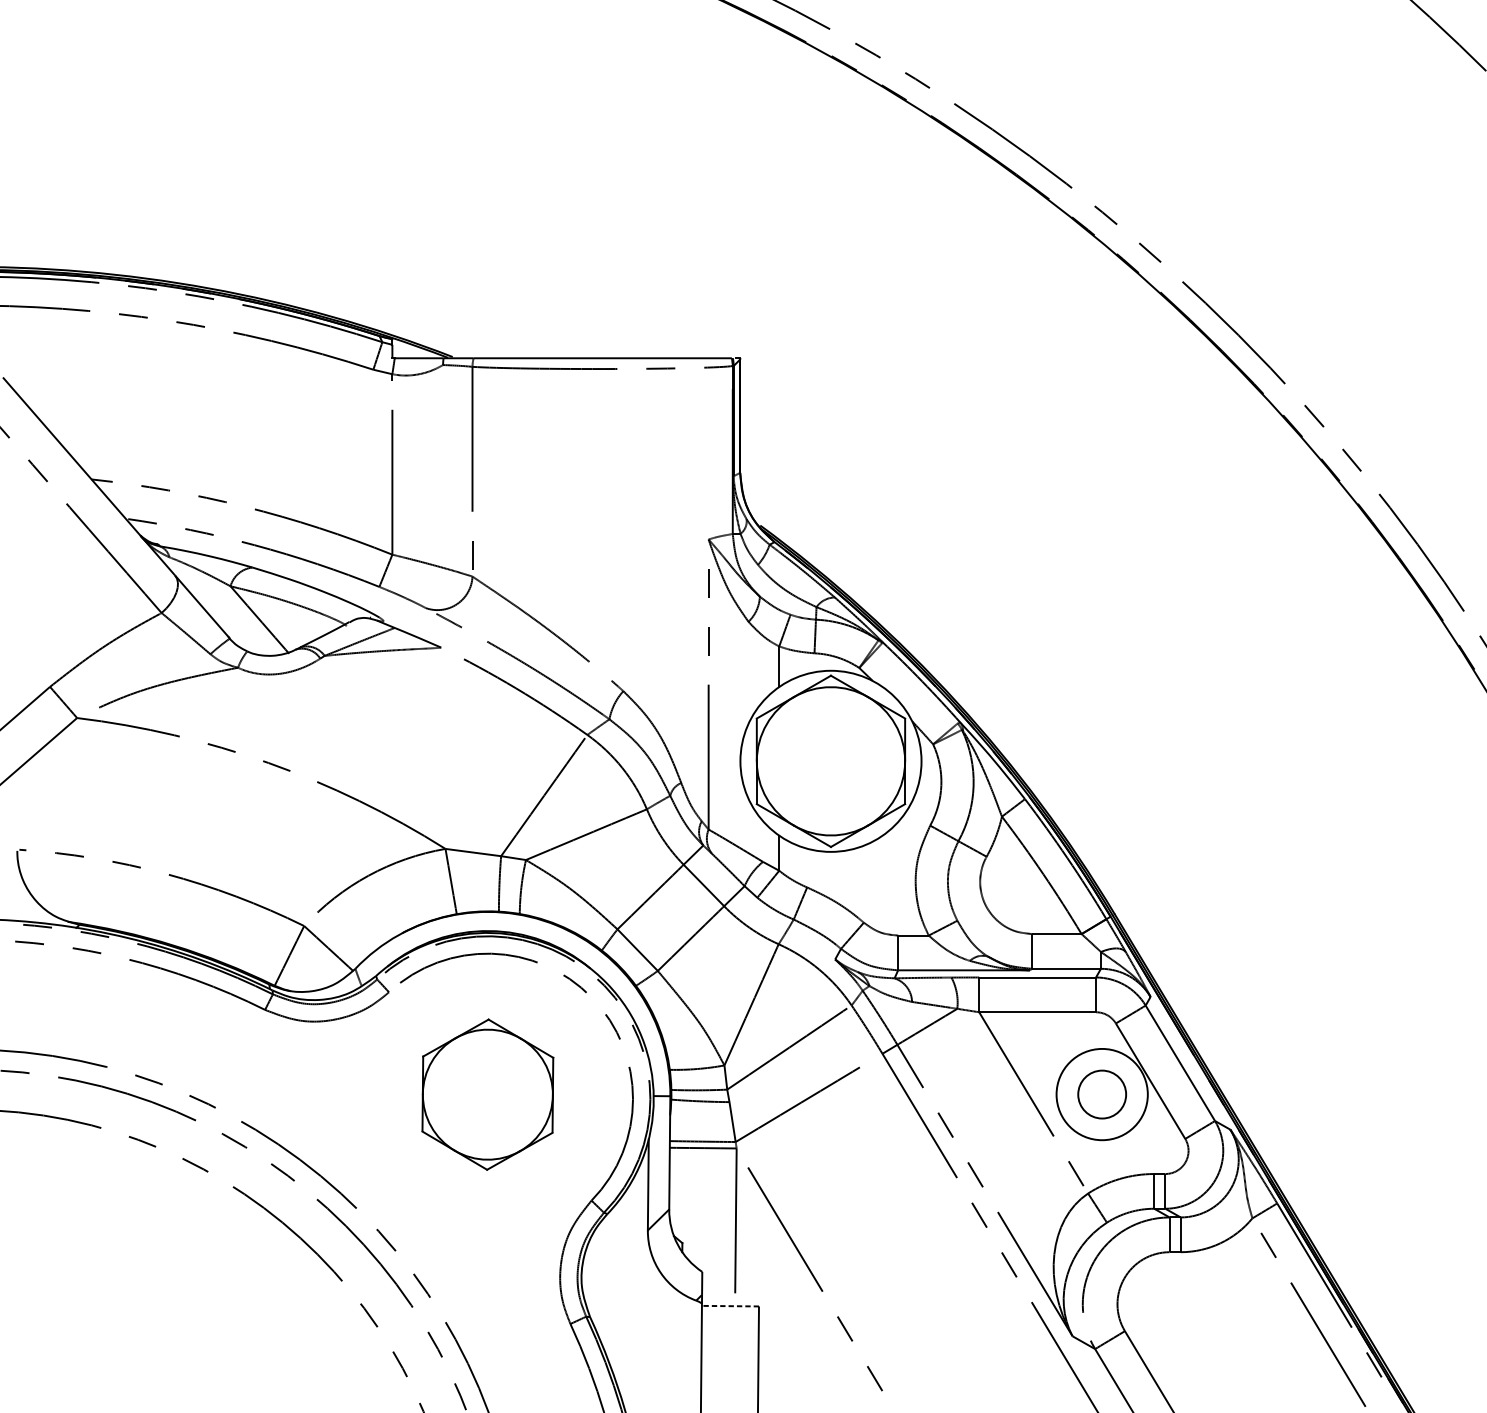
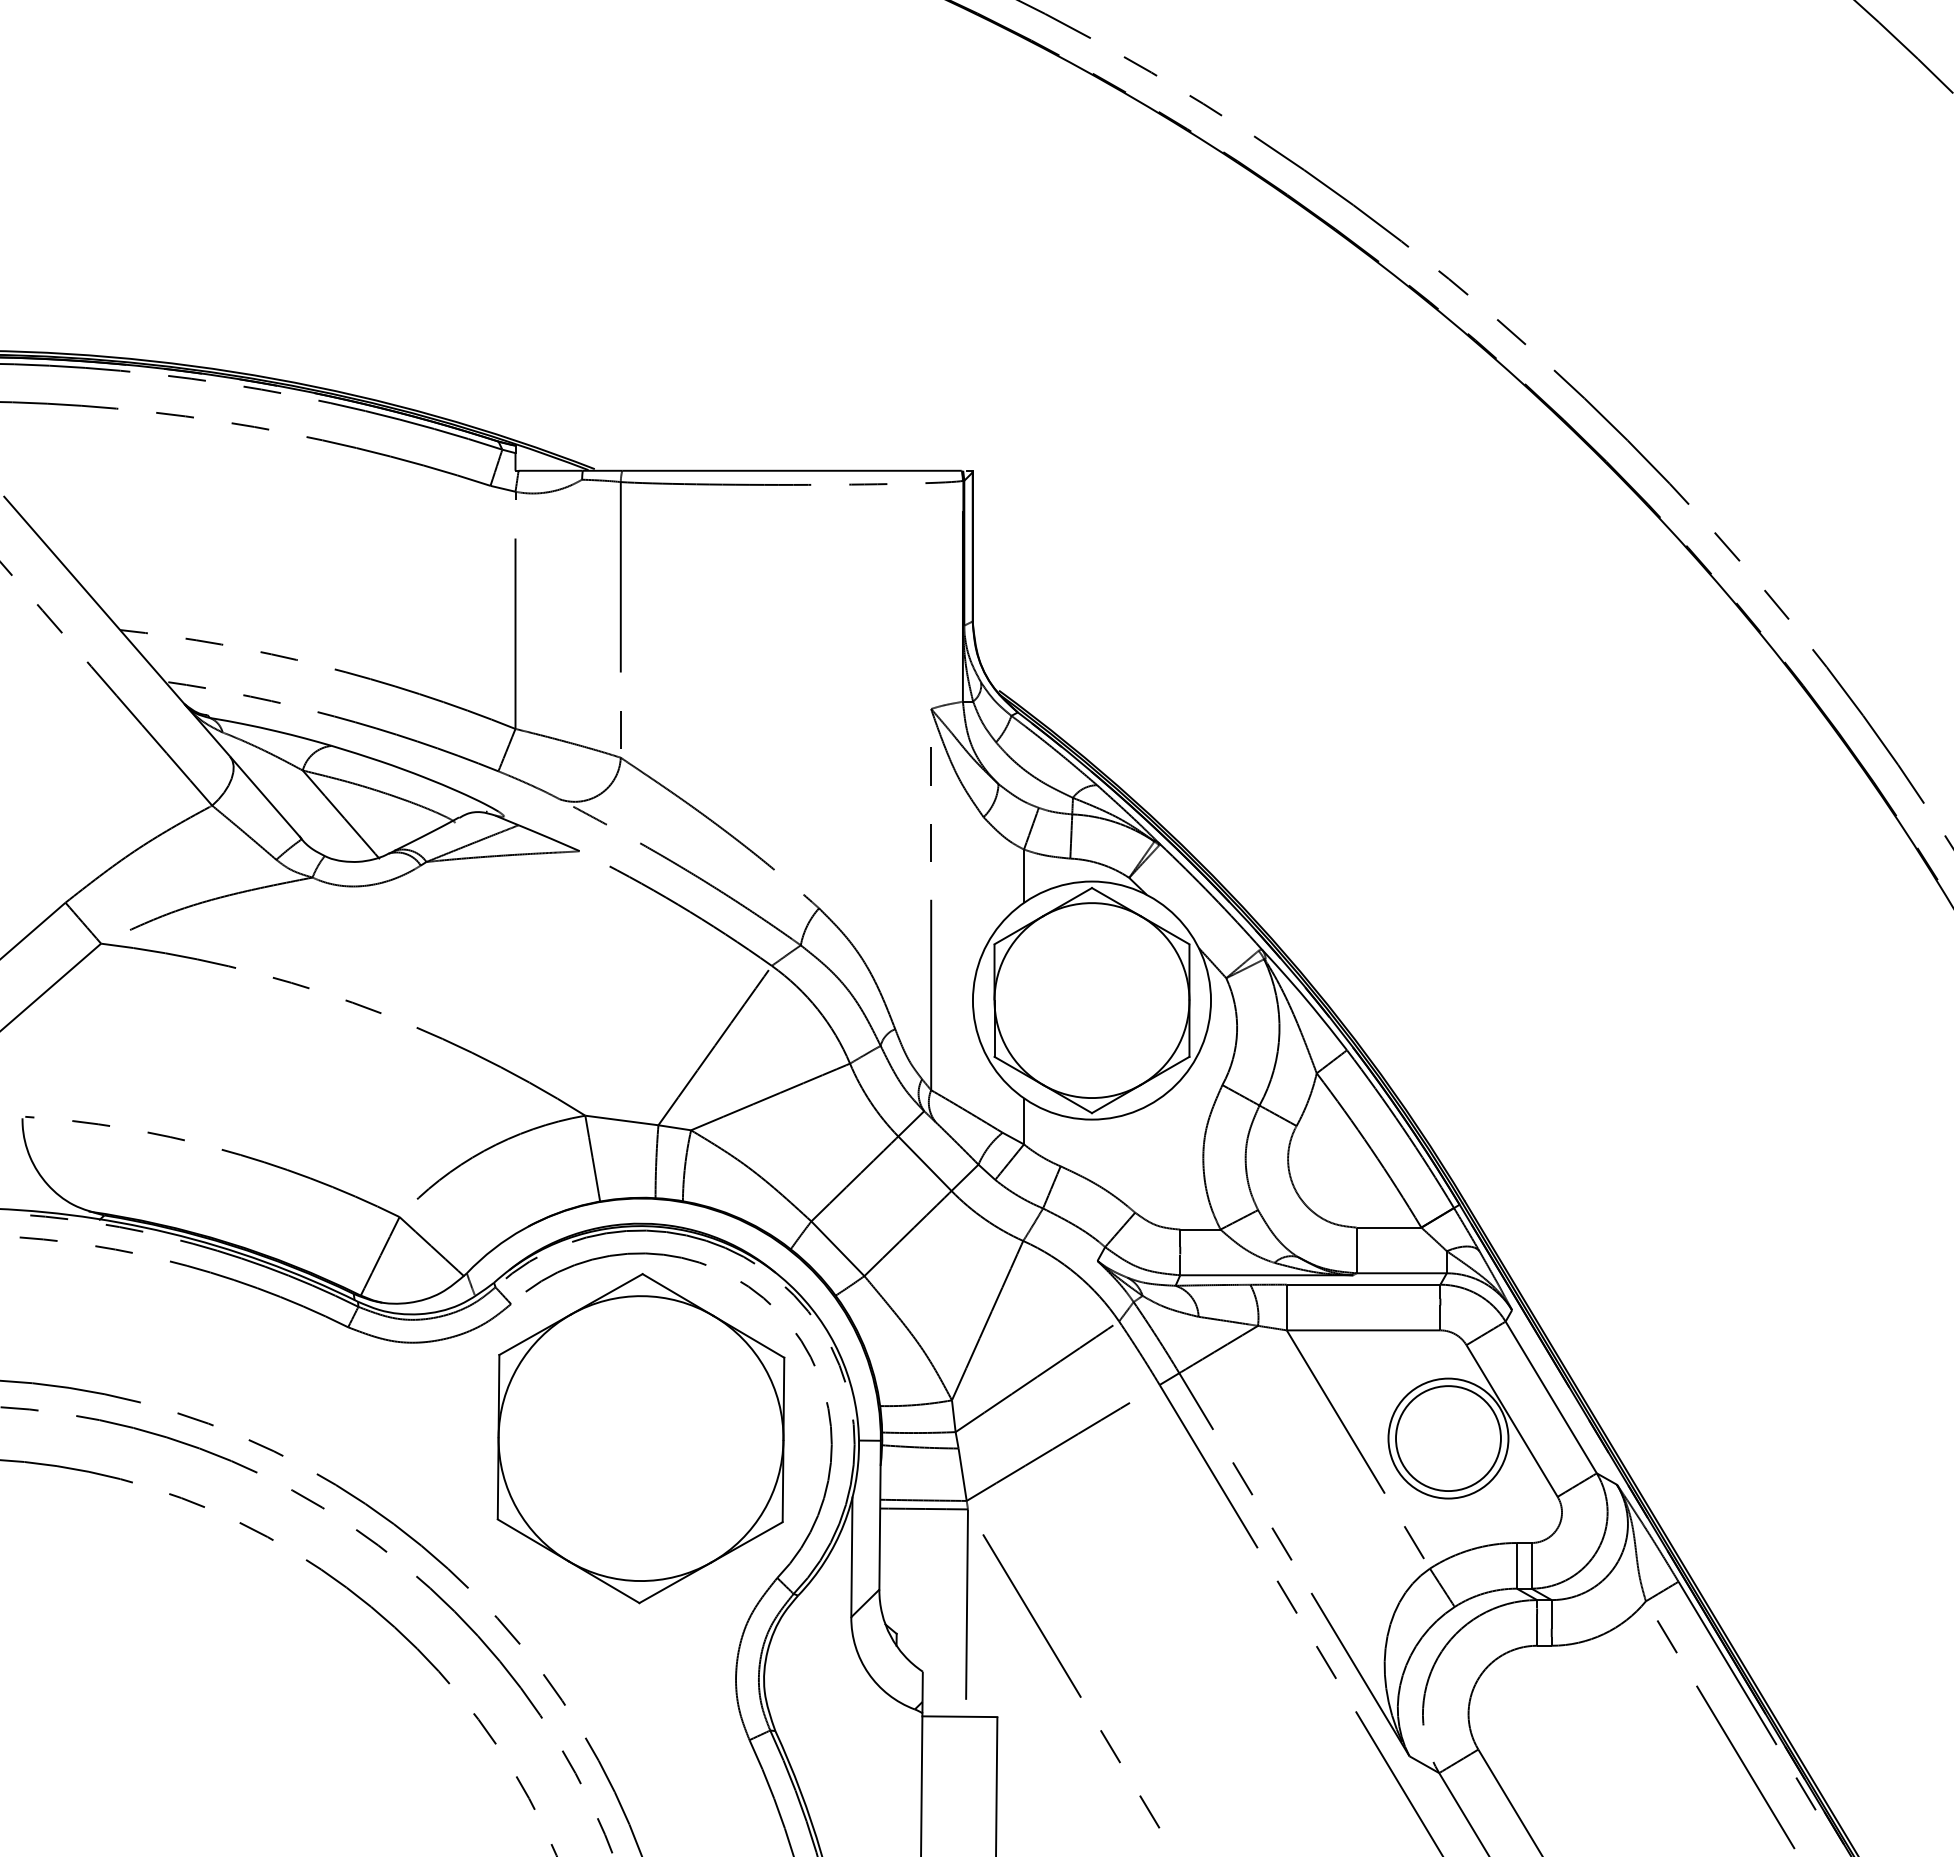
part: (487, 1094) -> (640, 1438), size x1.67
circle: (1102, 1094) -> (1448, 1438), size x1.67
line: (730, 1306) -> (959, 1716), dashed -> solid

